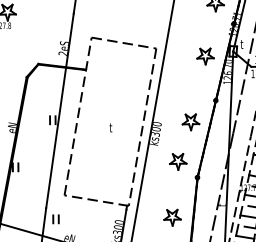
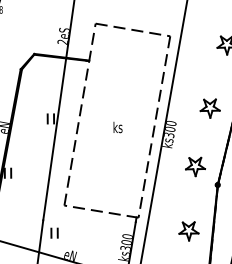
part: (190, 122) -> (209, 108), moved
text: (110, 127) -> (117, 127), t -> ks

